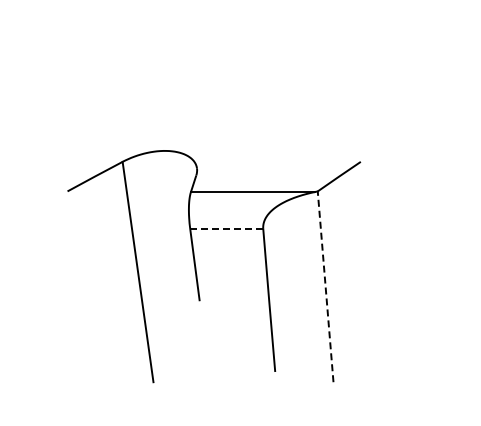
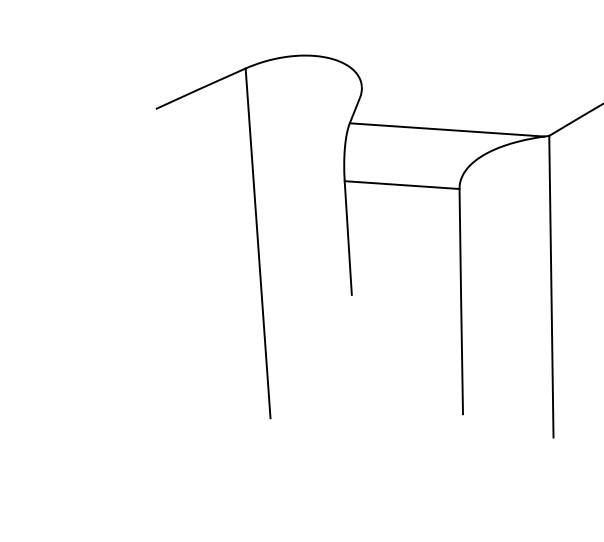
line: (226, 228) -> (401, 184), dashed -> solid
line: (325, 286) -> (551, 286), dashed -> solid

